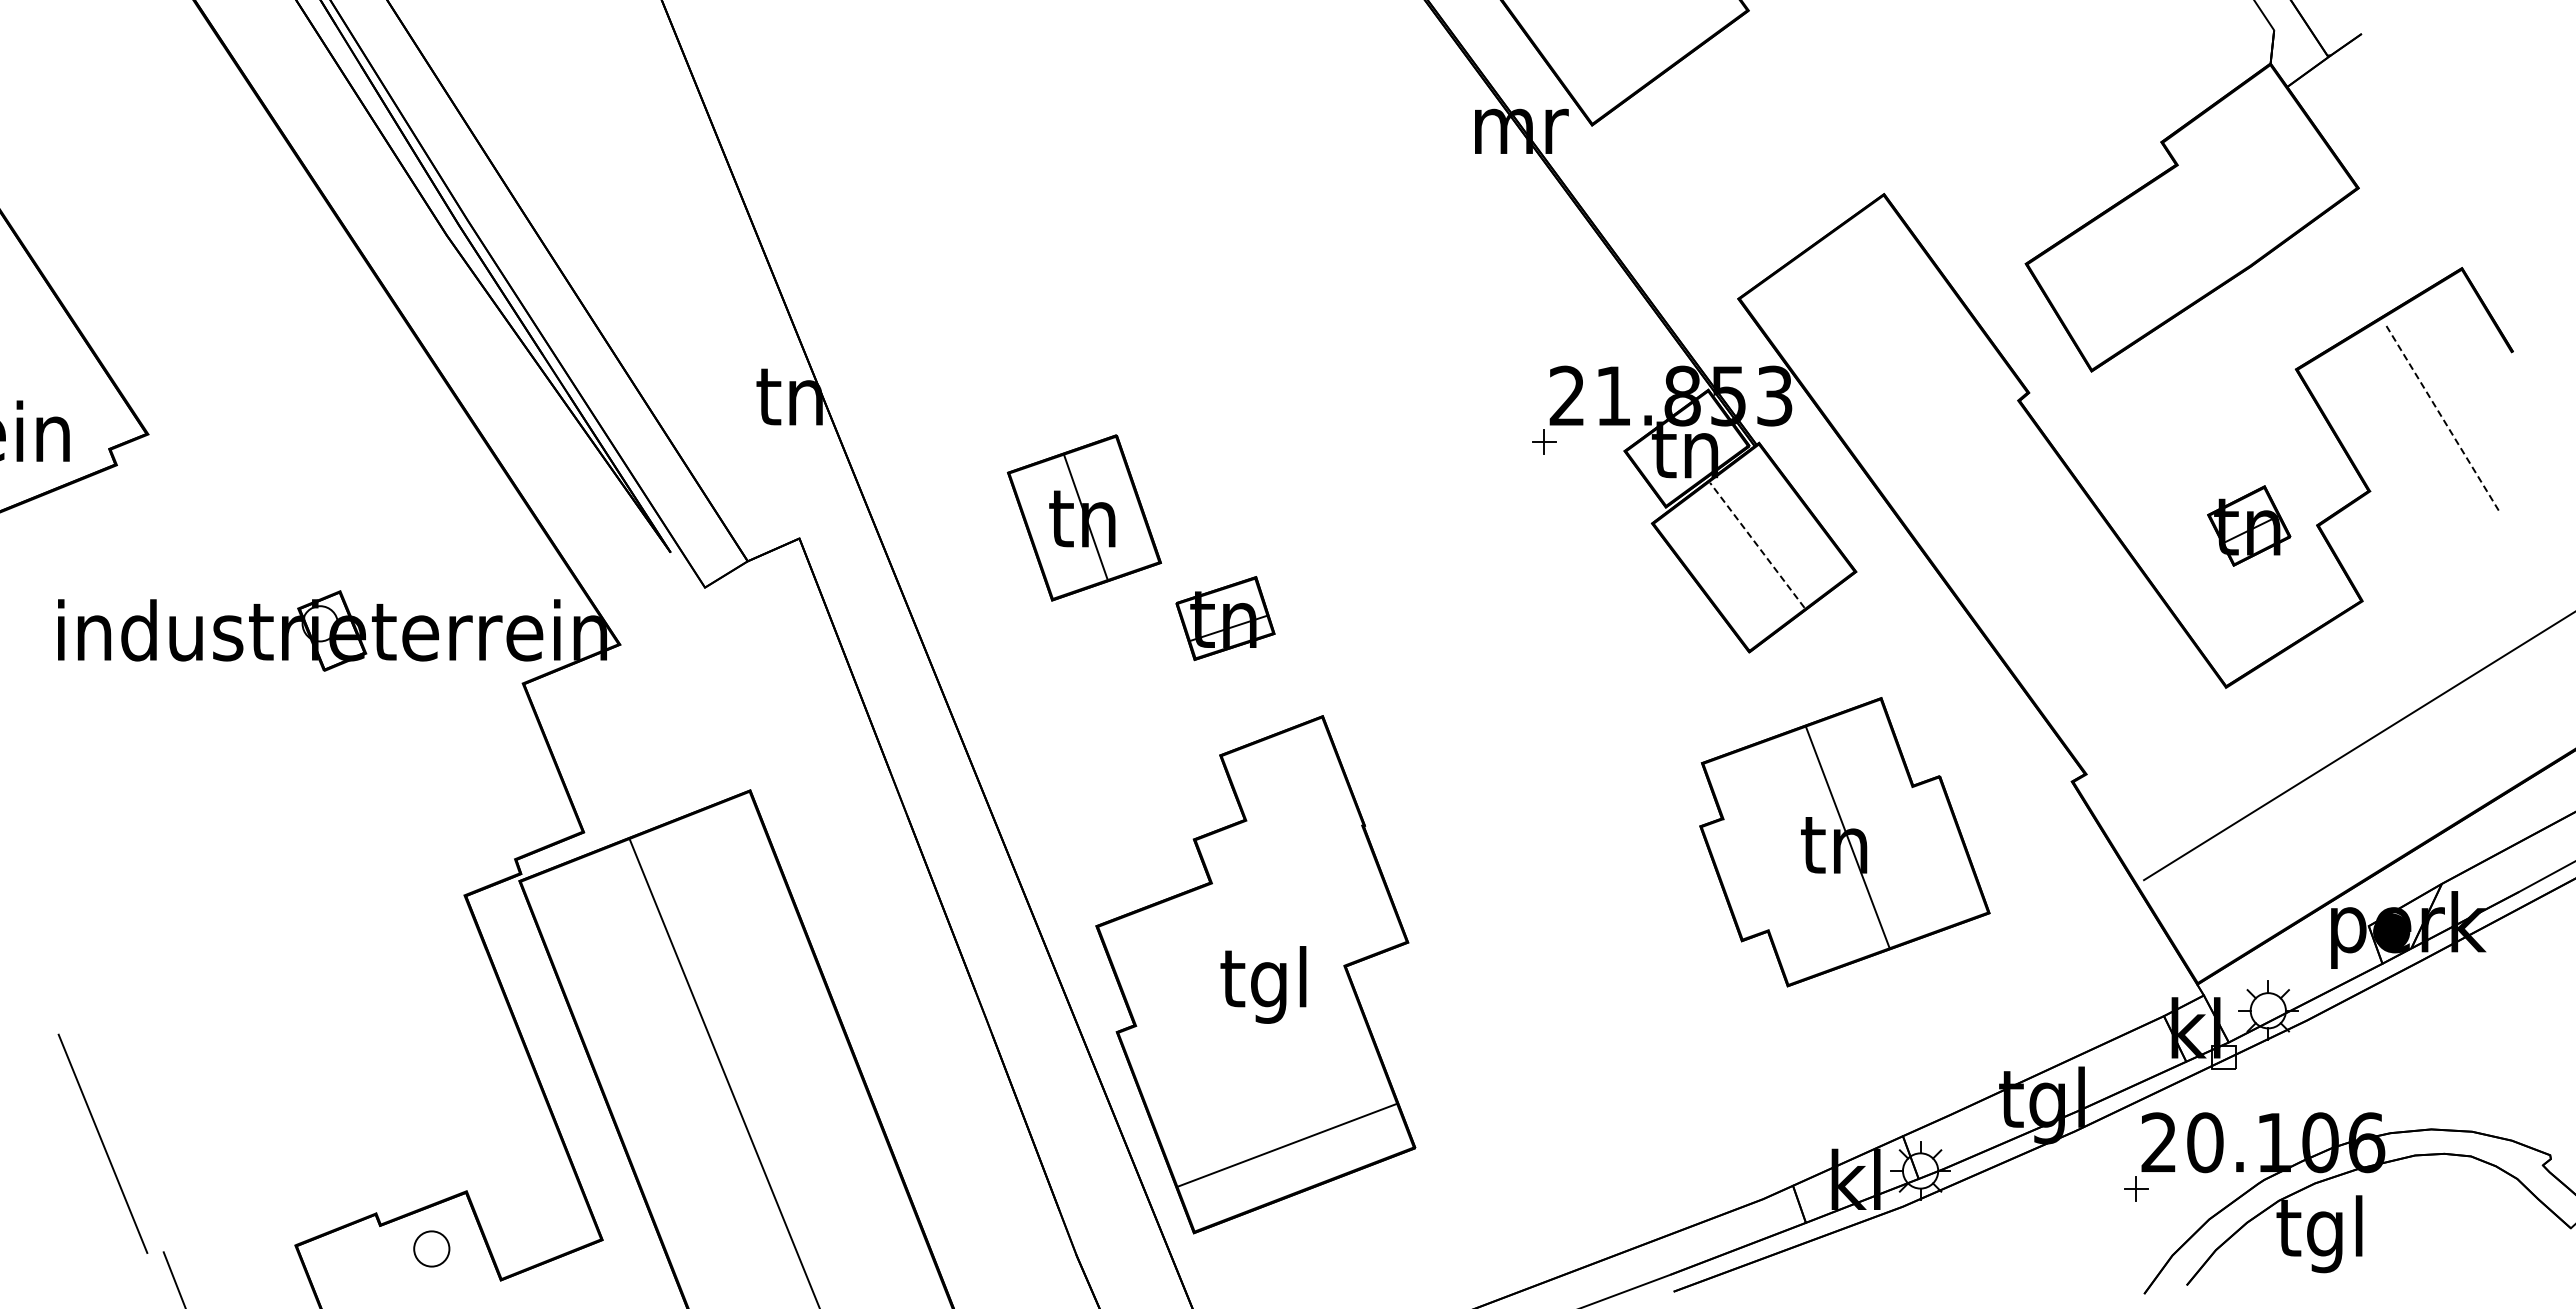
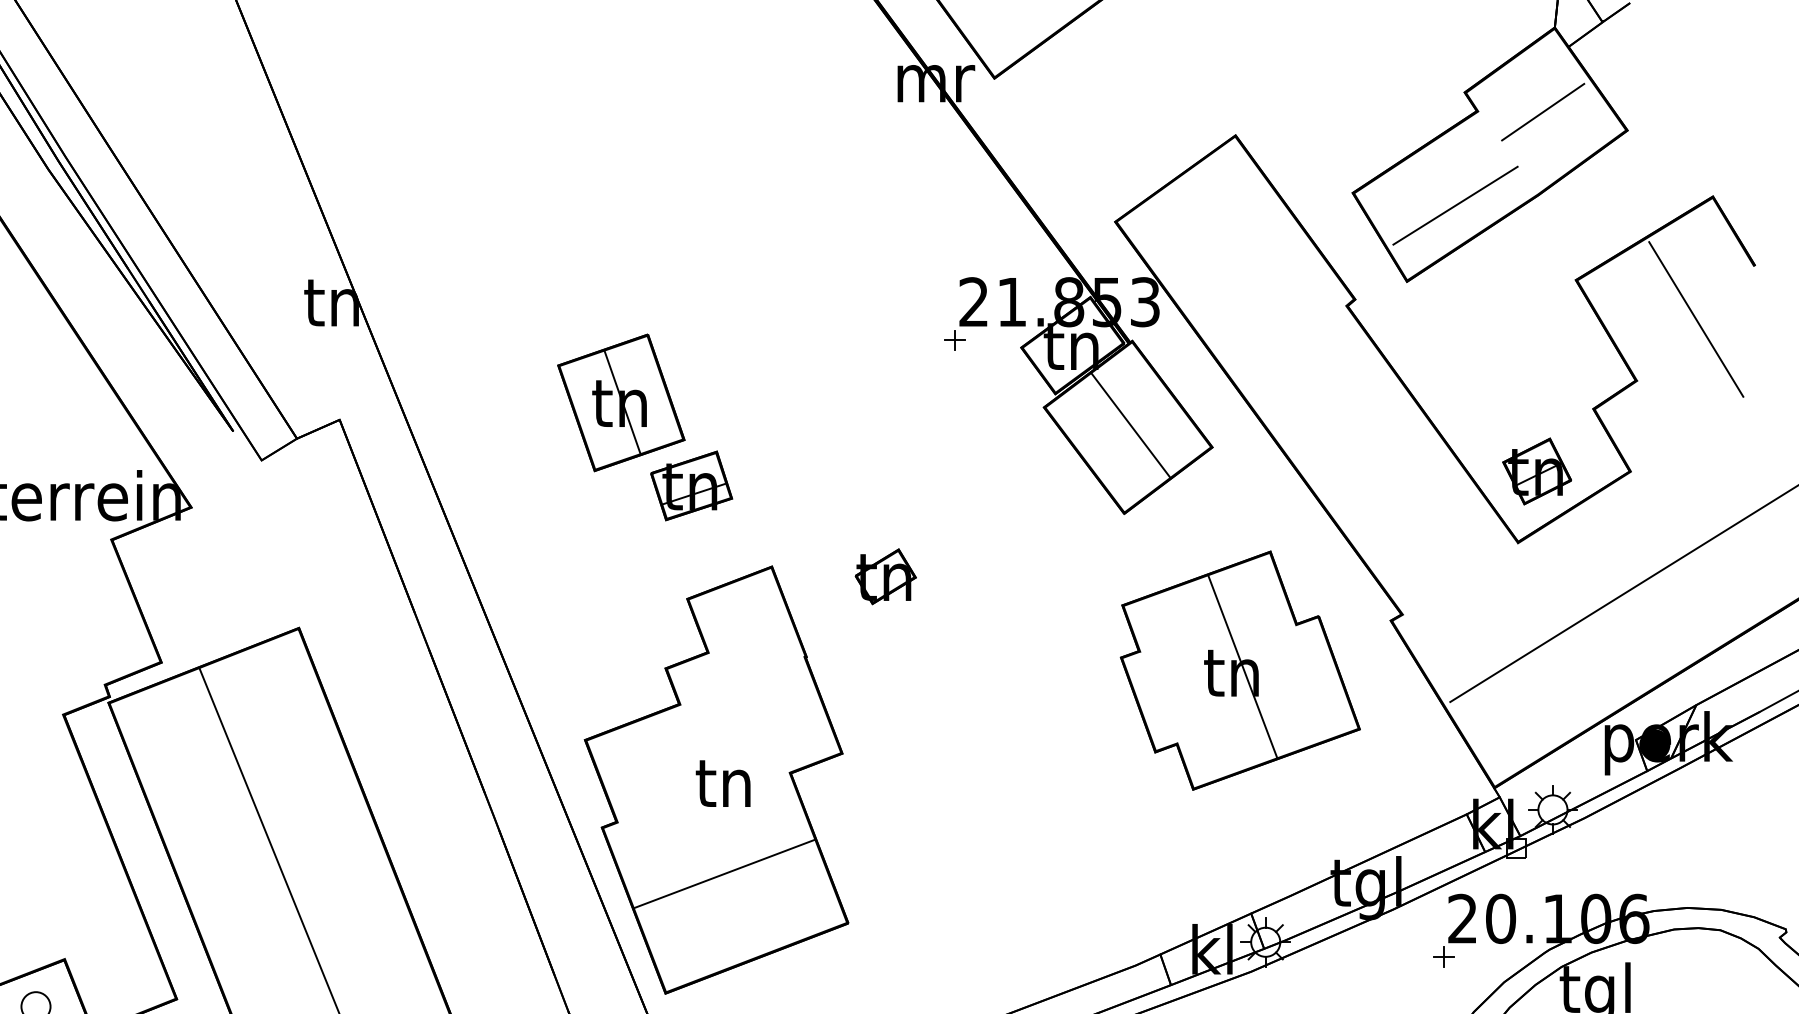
line: (2256, 165) -> (1543, 111), added
line: (2150, 279) -> (1455, 205), added
line: (2441, 416) -> (1696, 319), dashed -> solid
part: (1083, 517) -> (620, 402), moved
part: (2249, 525) -> (1537, 471), moved
line: (1757, 544) -> (1131, 424), dashed -> solid
part: (1460, 728) -> (885, 576), added
part: (1844, 842) -> (1240, 670), moved
text: (1263, 984) -> (722, 788), tgl -> tn
line: (1287, 1145) -> (724, 874), moved

